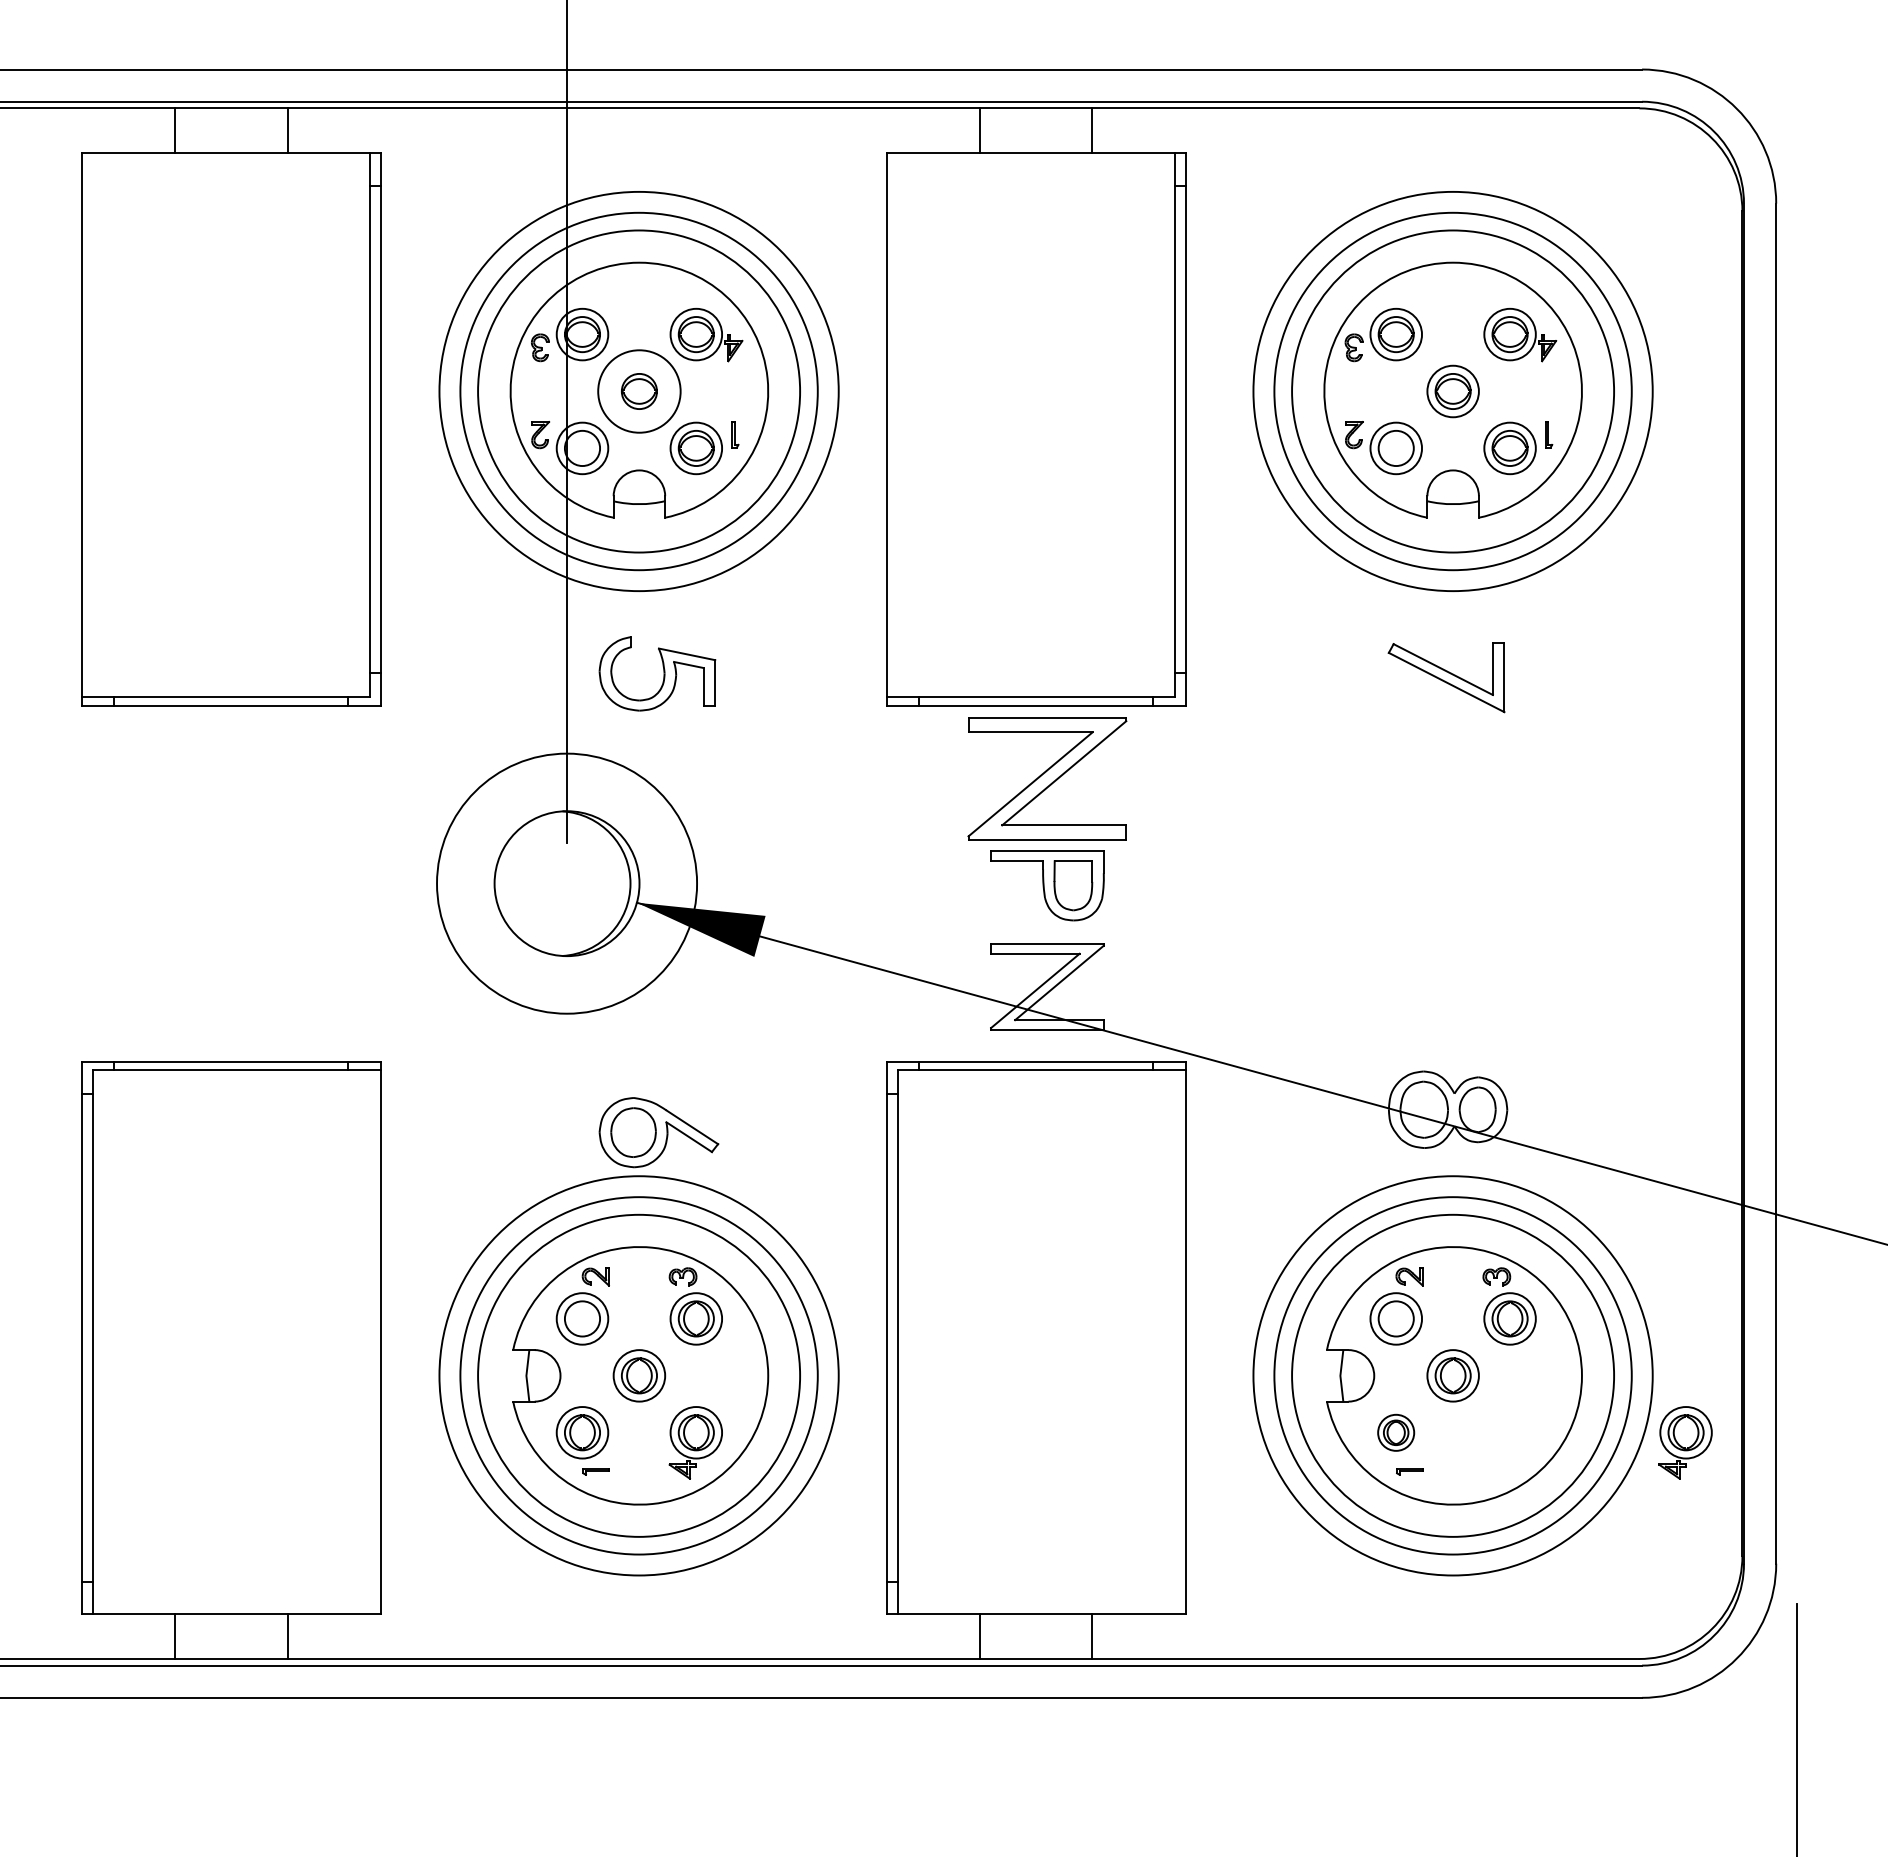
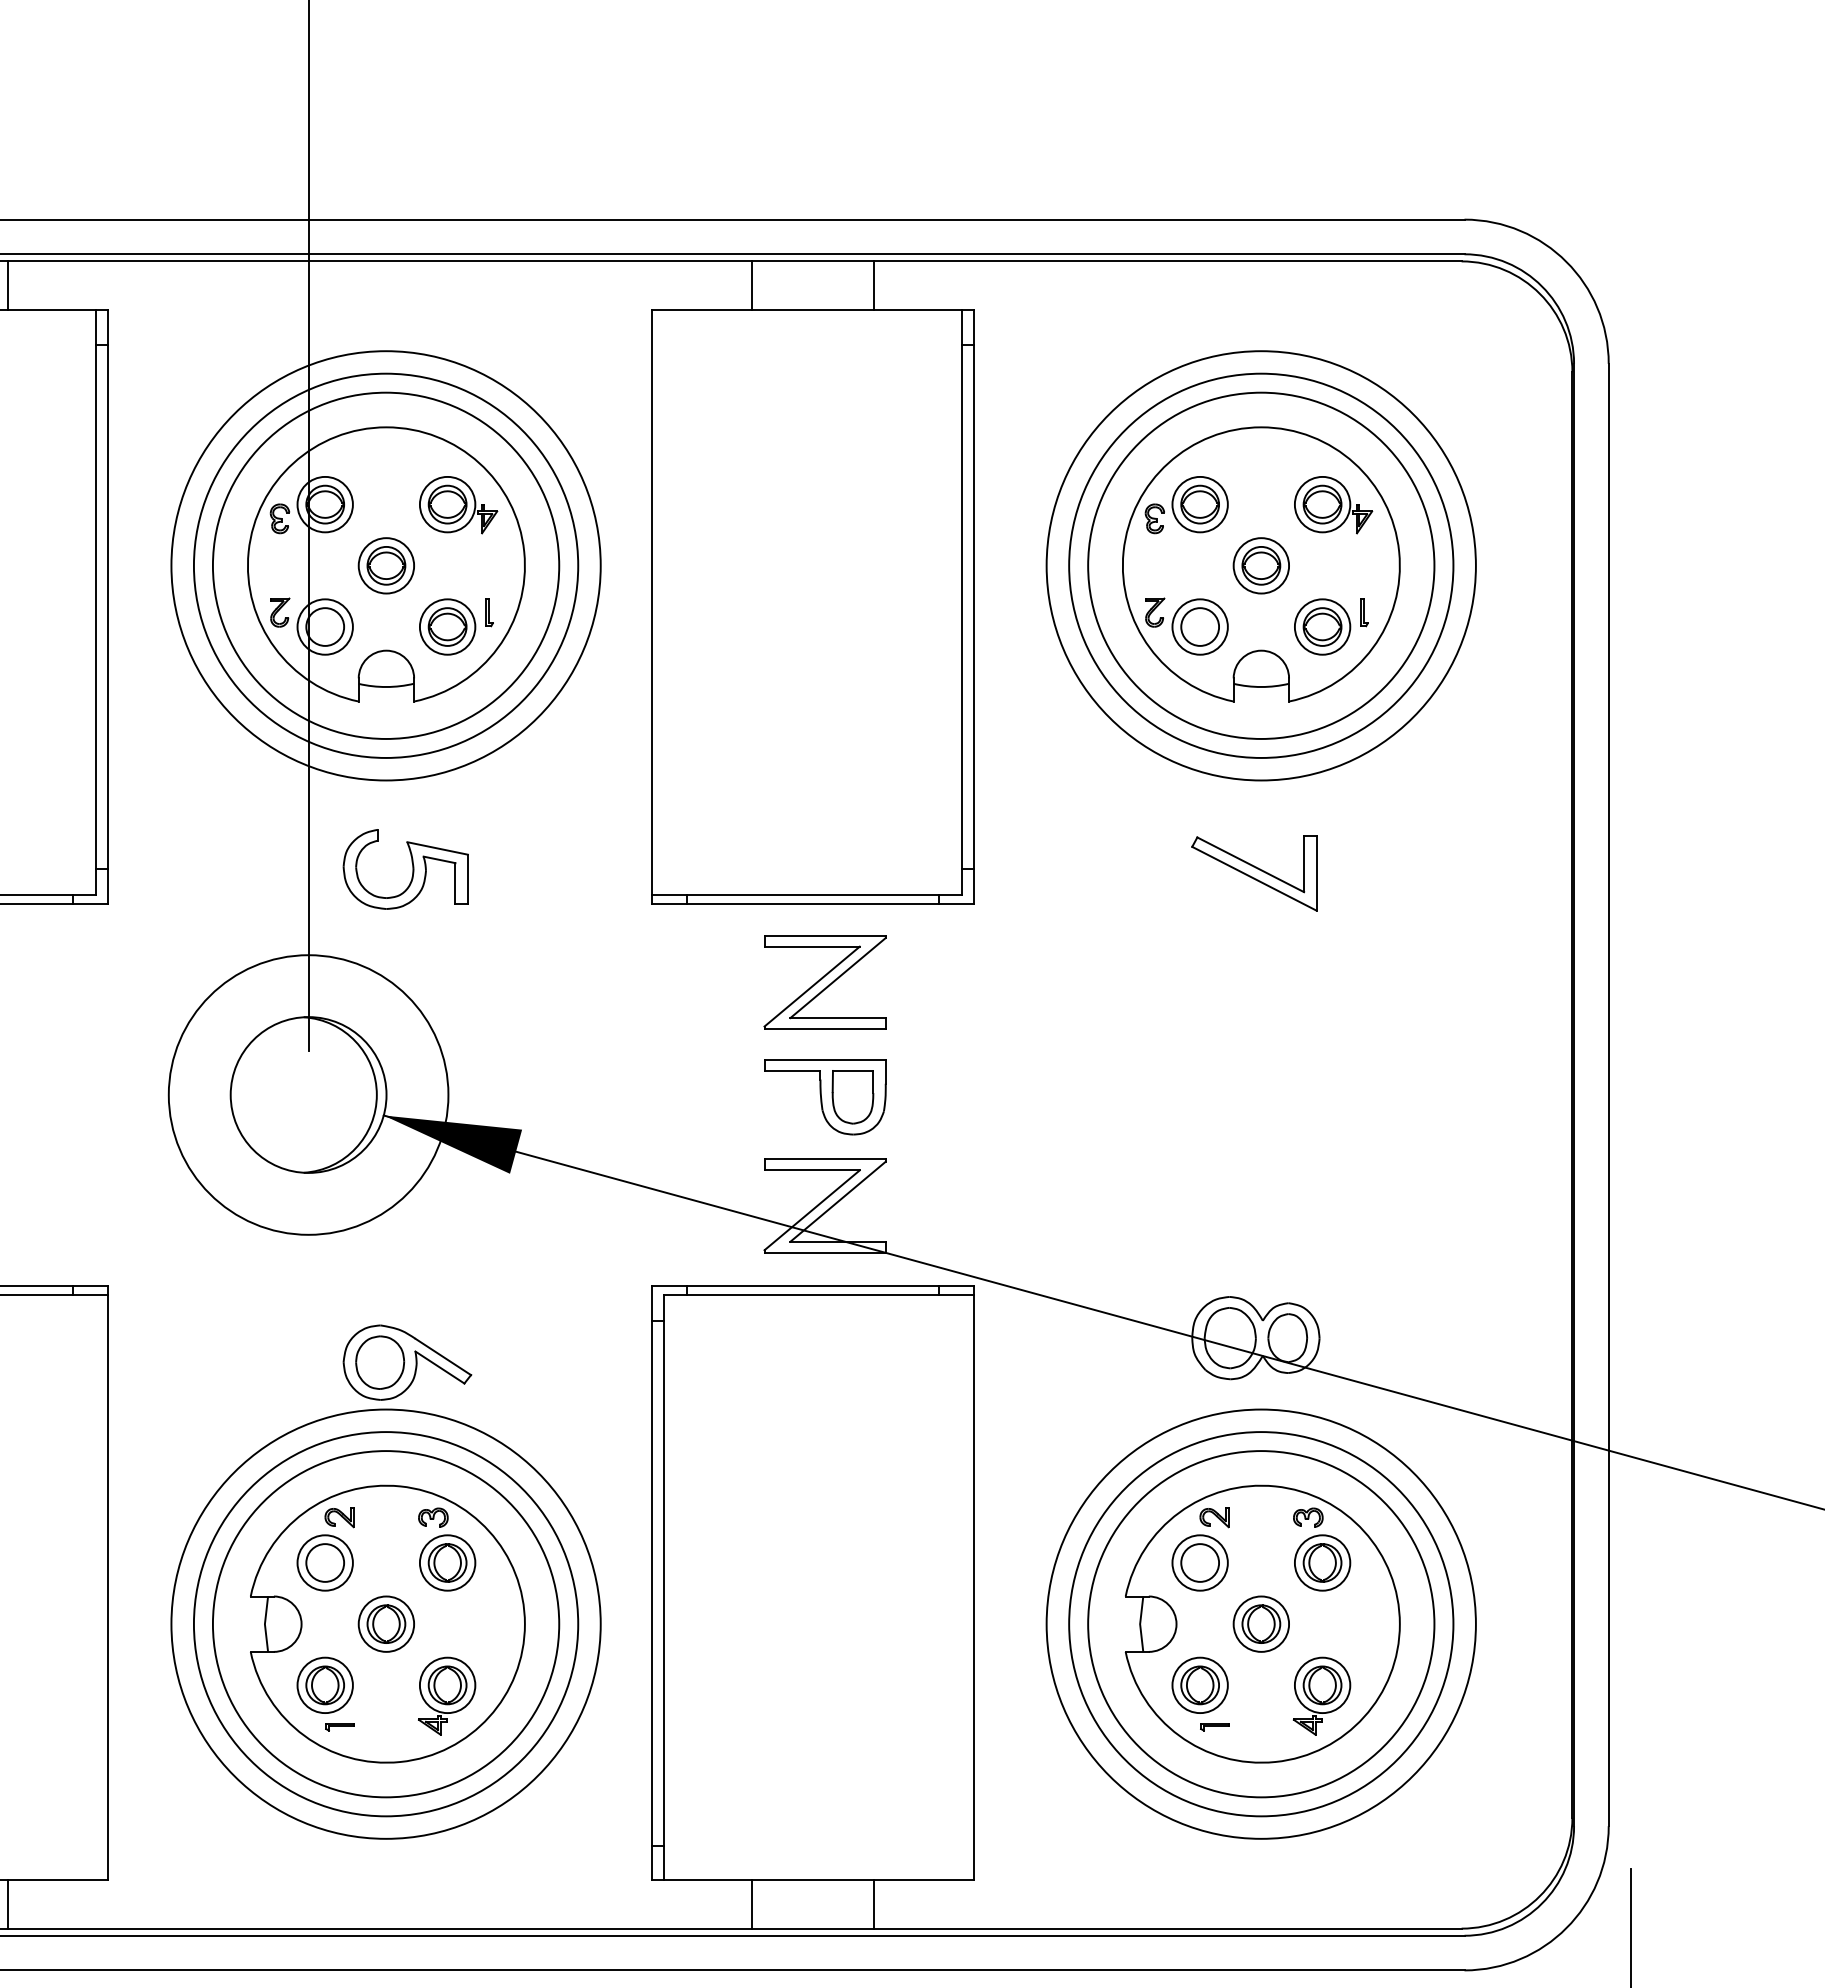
circle: (639, 391) -> (386, 565), size x0.62
part: (1047, 778) -> (825, 981), size x0.71
part: (1395, 1432) -> (1199, 1685), size x1.43
part: (1685, 1442) -> (1321, 1695), moved

